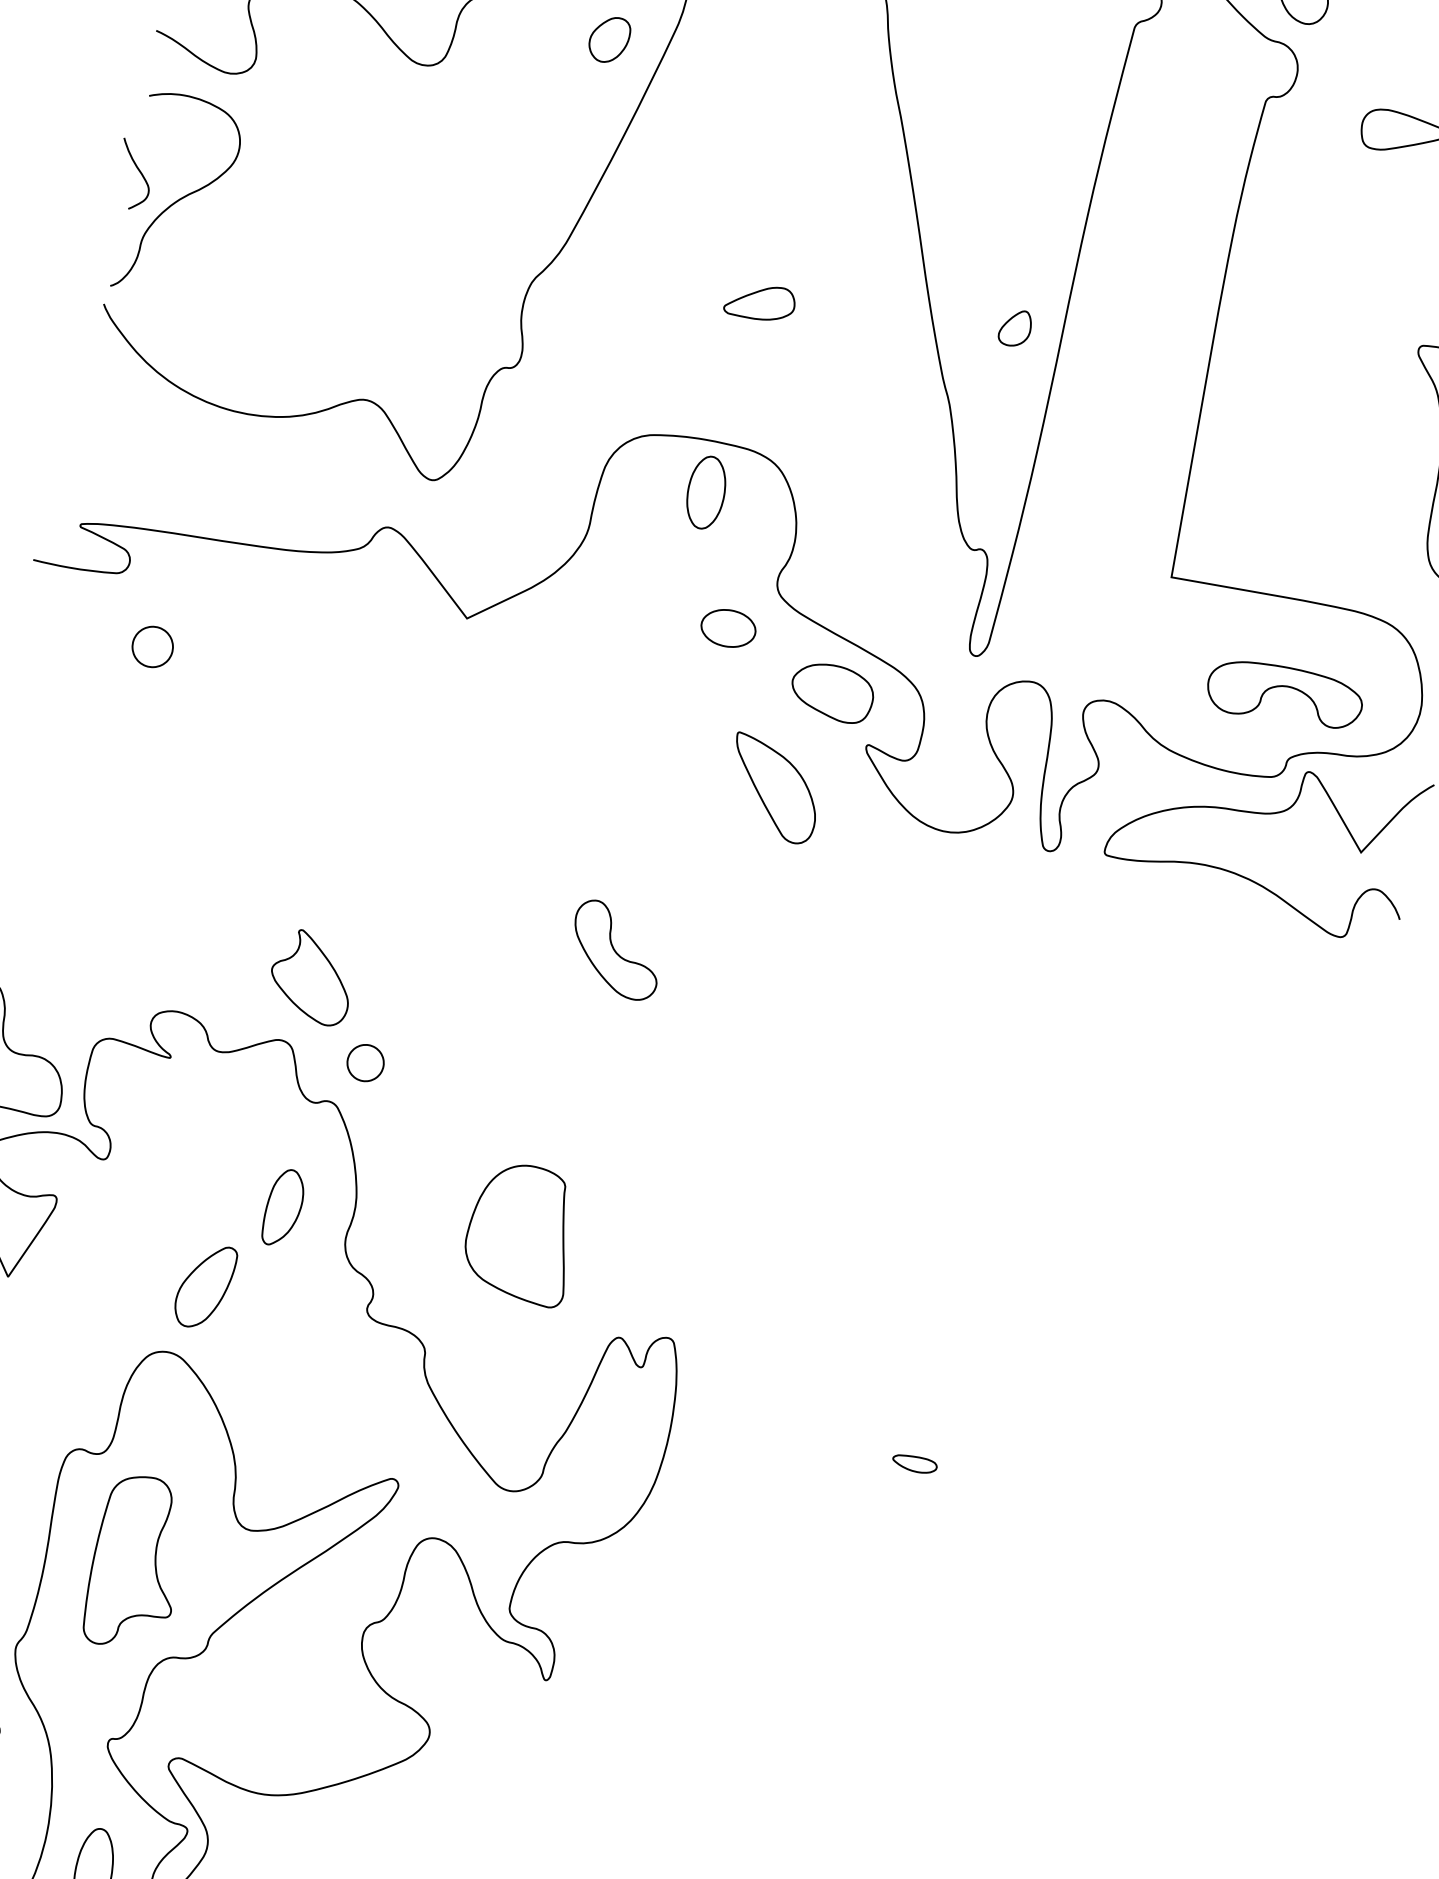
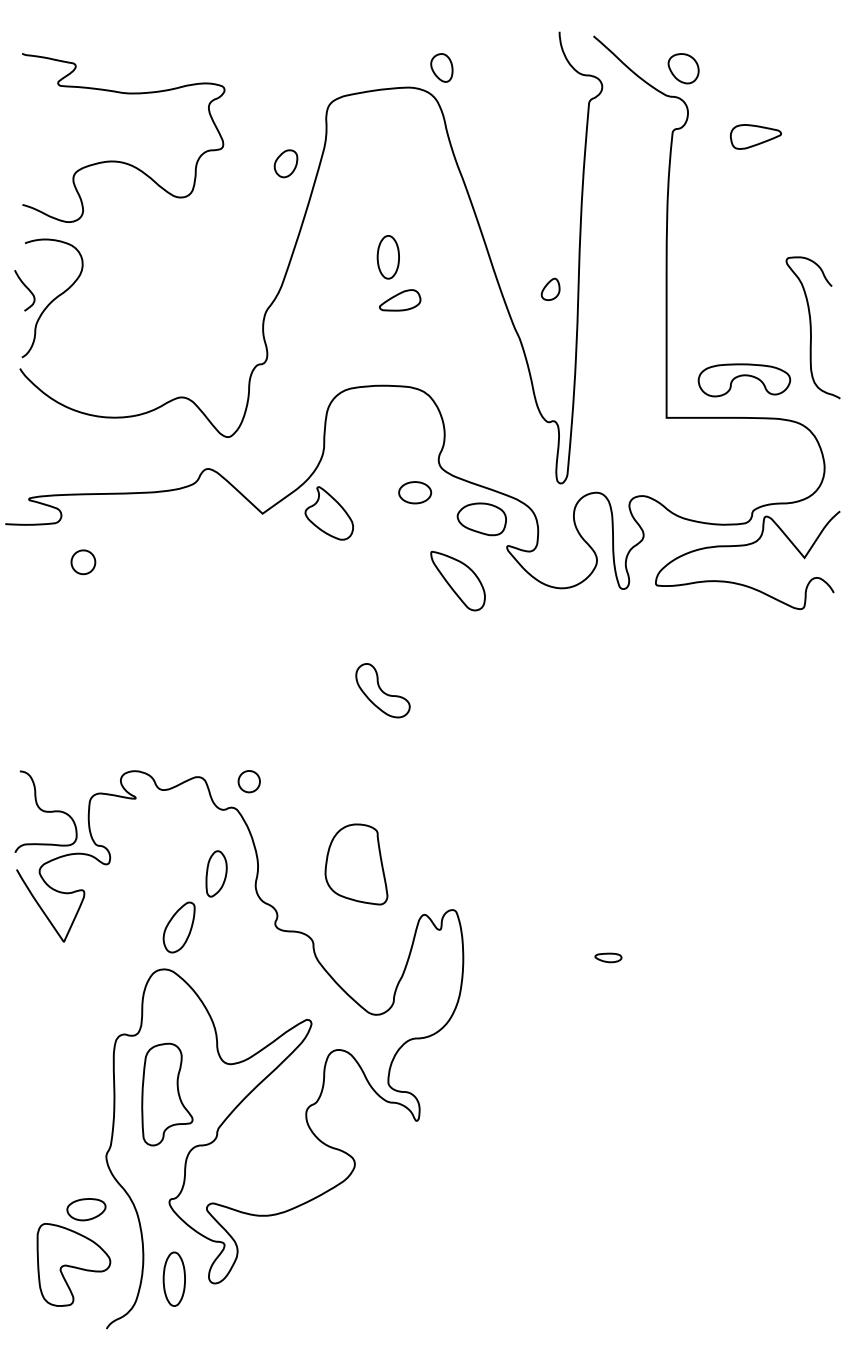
part: (704, 492) -> (387, 257), moved
part: (1285, 695) -> (744, 380), moved
part: (310, 977) -> (328, 513), moved

